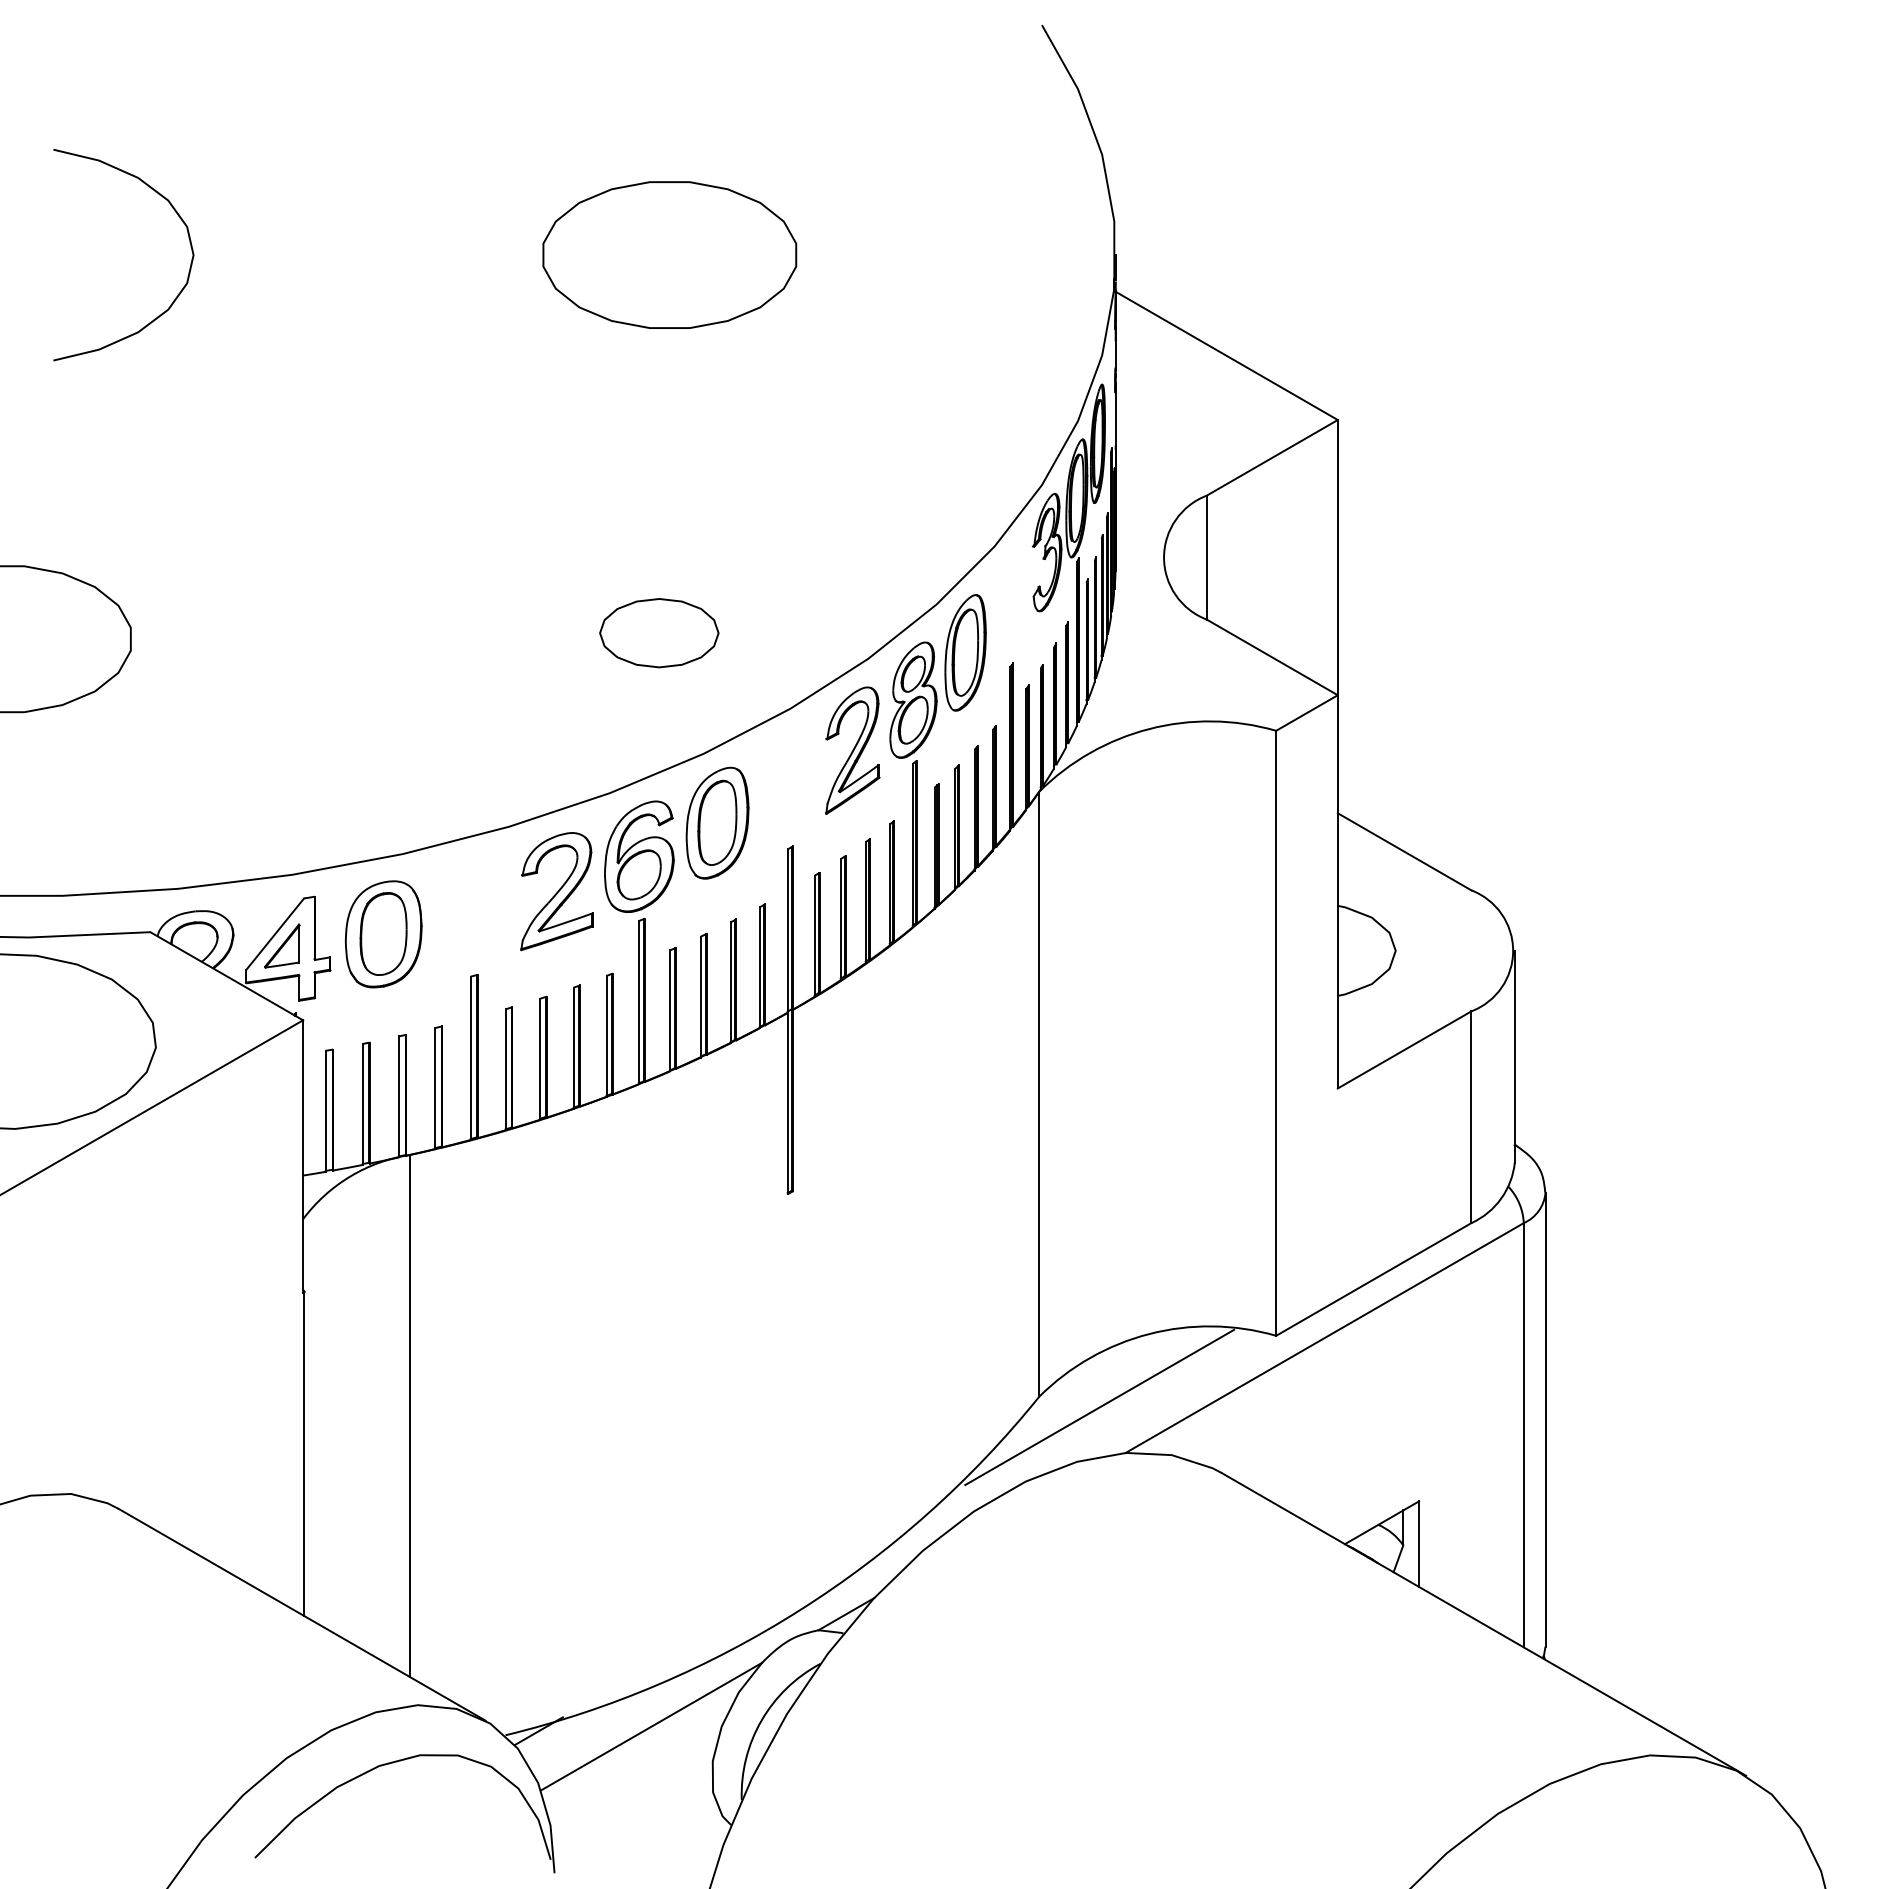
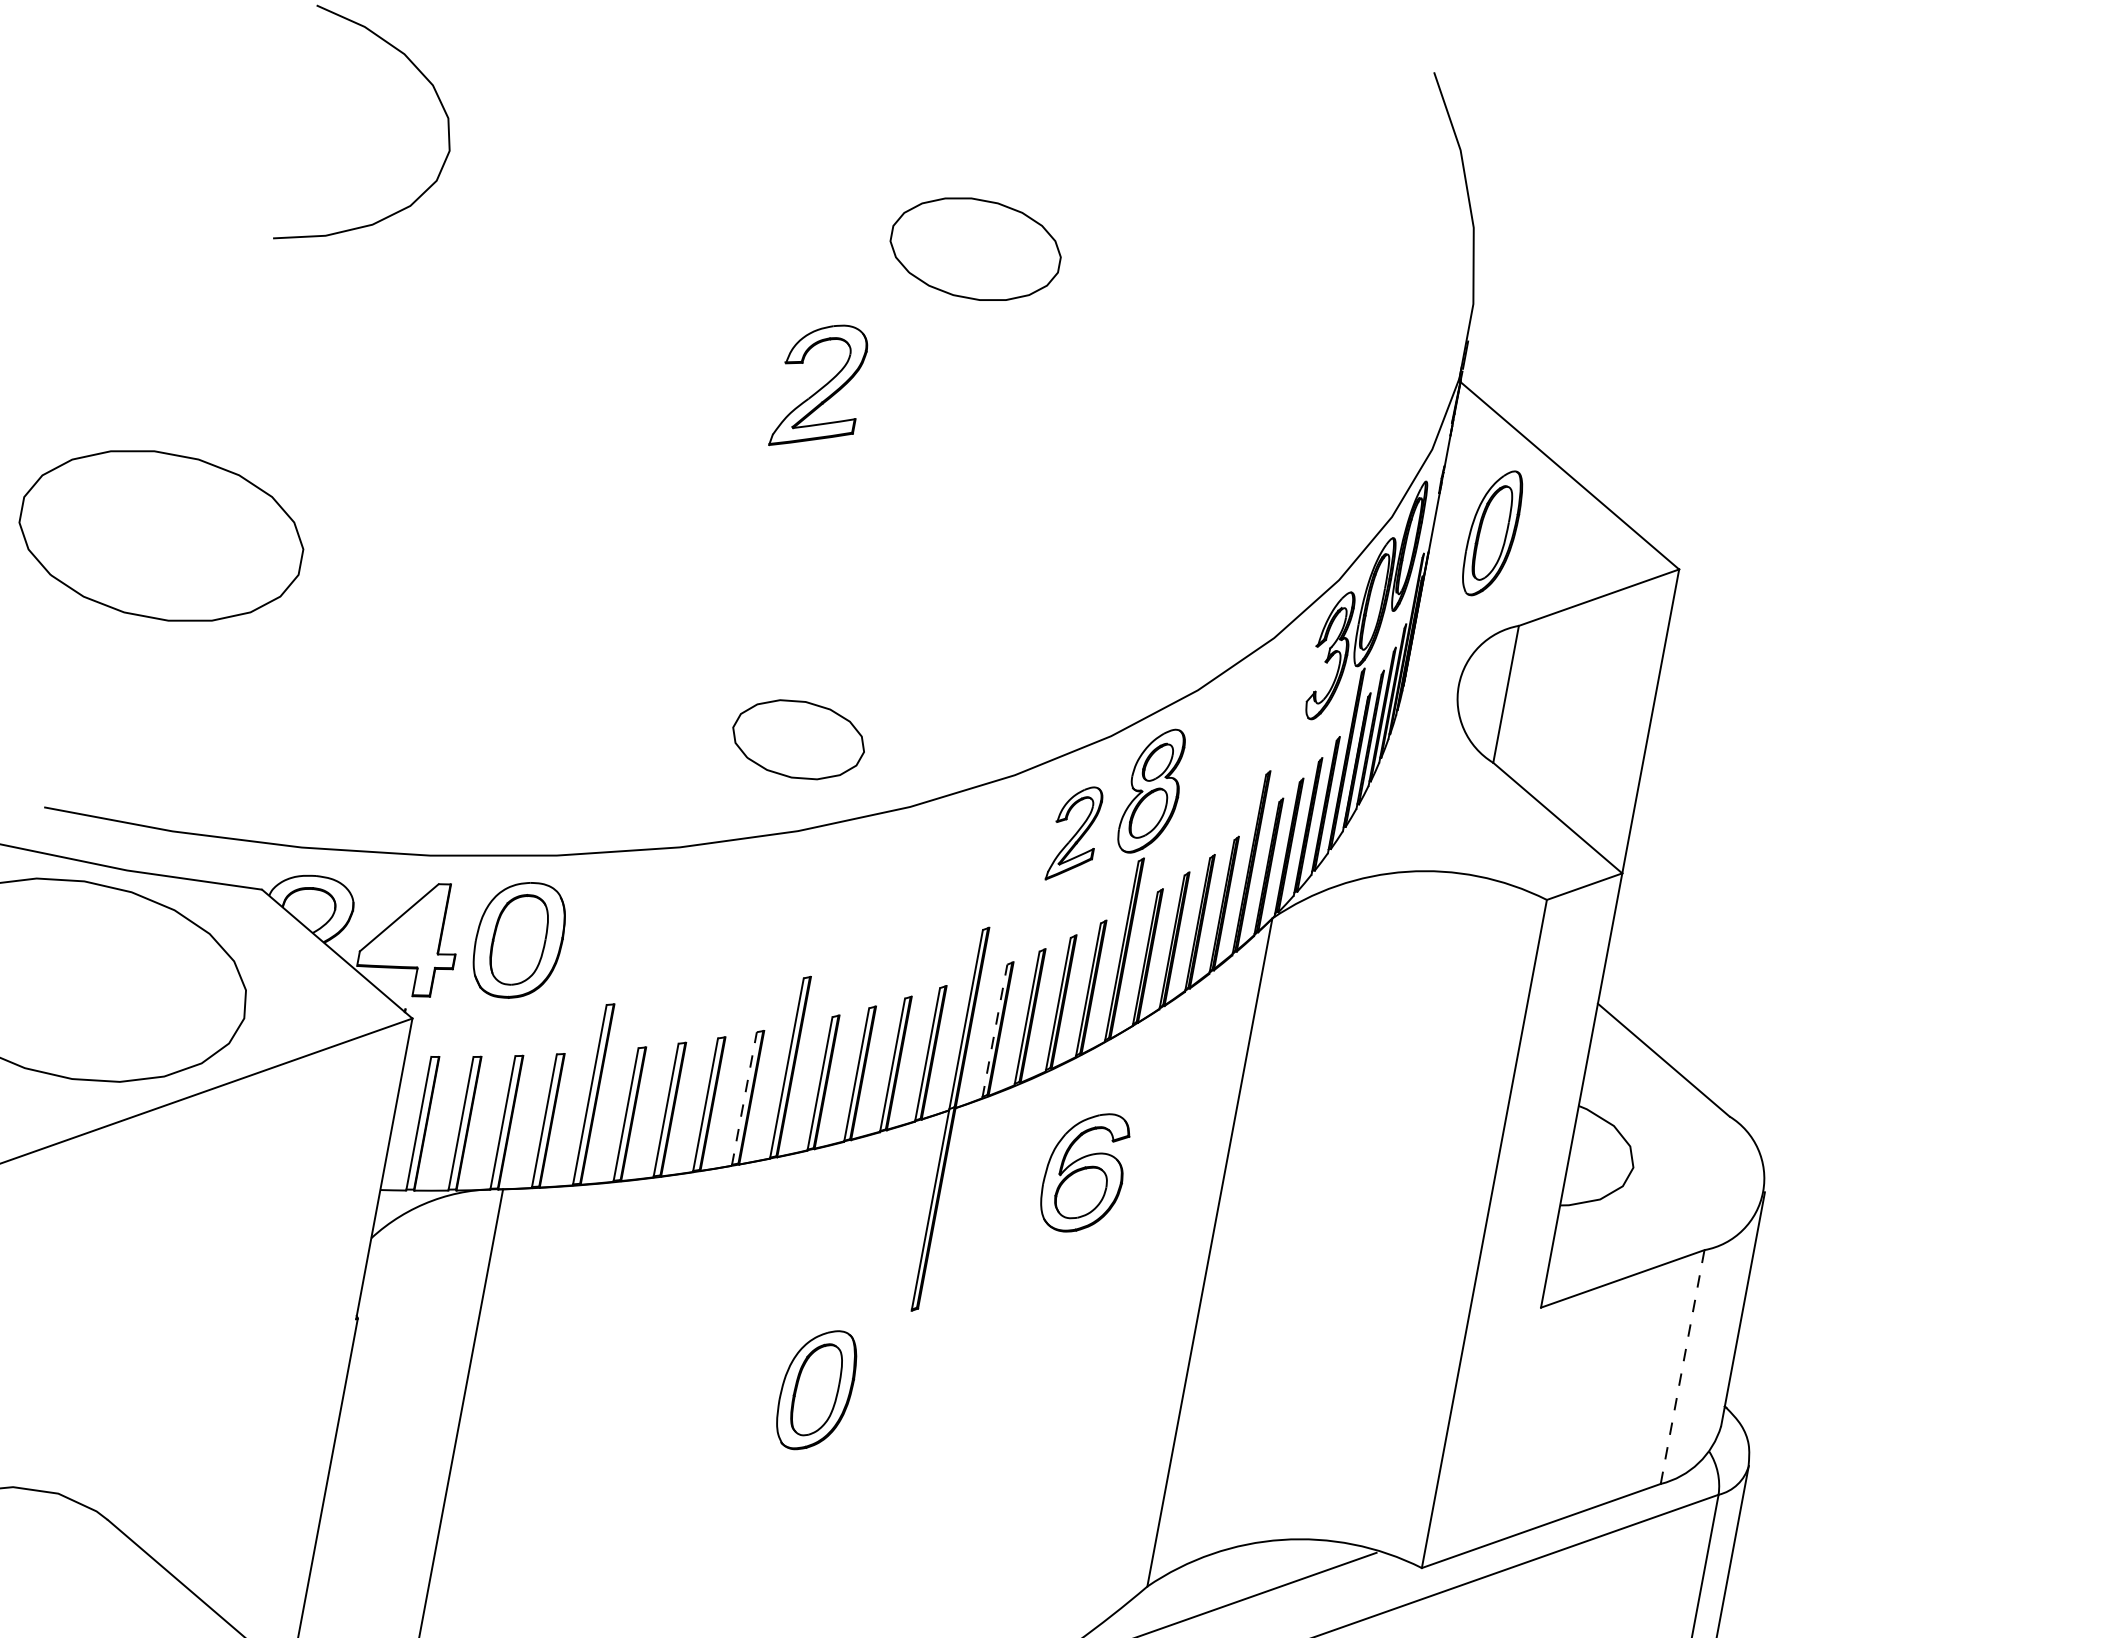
part: (669, 254) -> (975, 248), size x0.6
part: (659, 633) -> (798, 740), moved
part: (965, 652) -> (1492, 532), moved
part: (852, 750) -> (1074, 834), size x0.7
part: (717, 822) -> (816, 1389), moved
part: (639, 856) -> (1084, 1172), moved
part: (556, 891) -> (820, 387), moved
line: (814, 935) -> (994, 1030), solid -> dashed
part: (282, 945) -> (405, 931), removed
line: (606, 1035) -> (744, 1098), solid -> dashed
line: (1471, 1117) -> (1682, 1367), solid -> dashed

